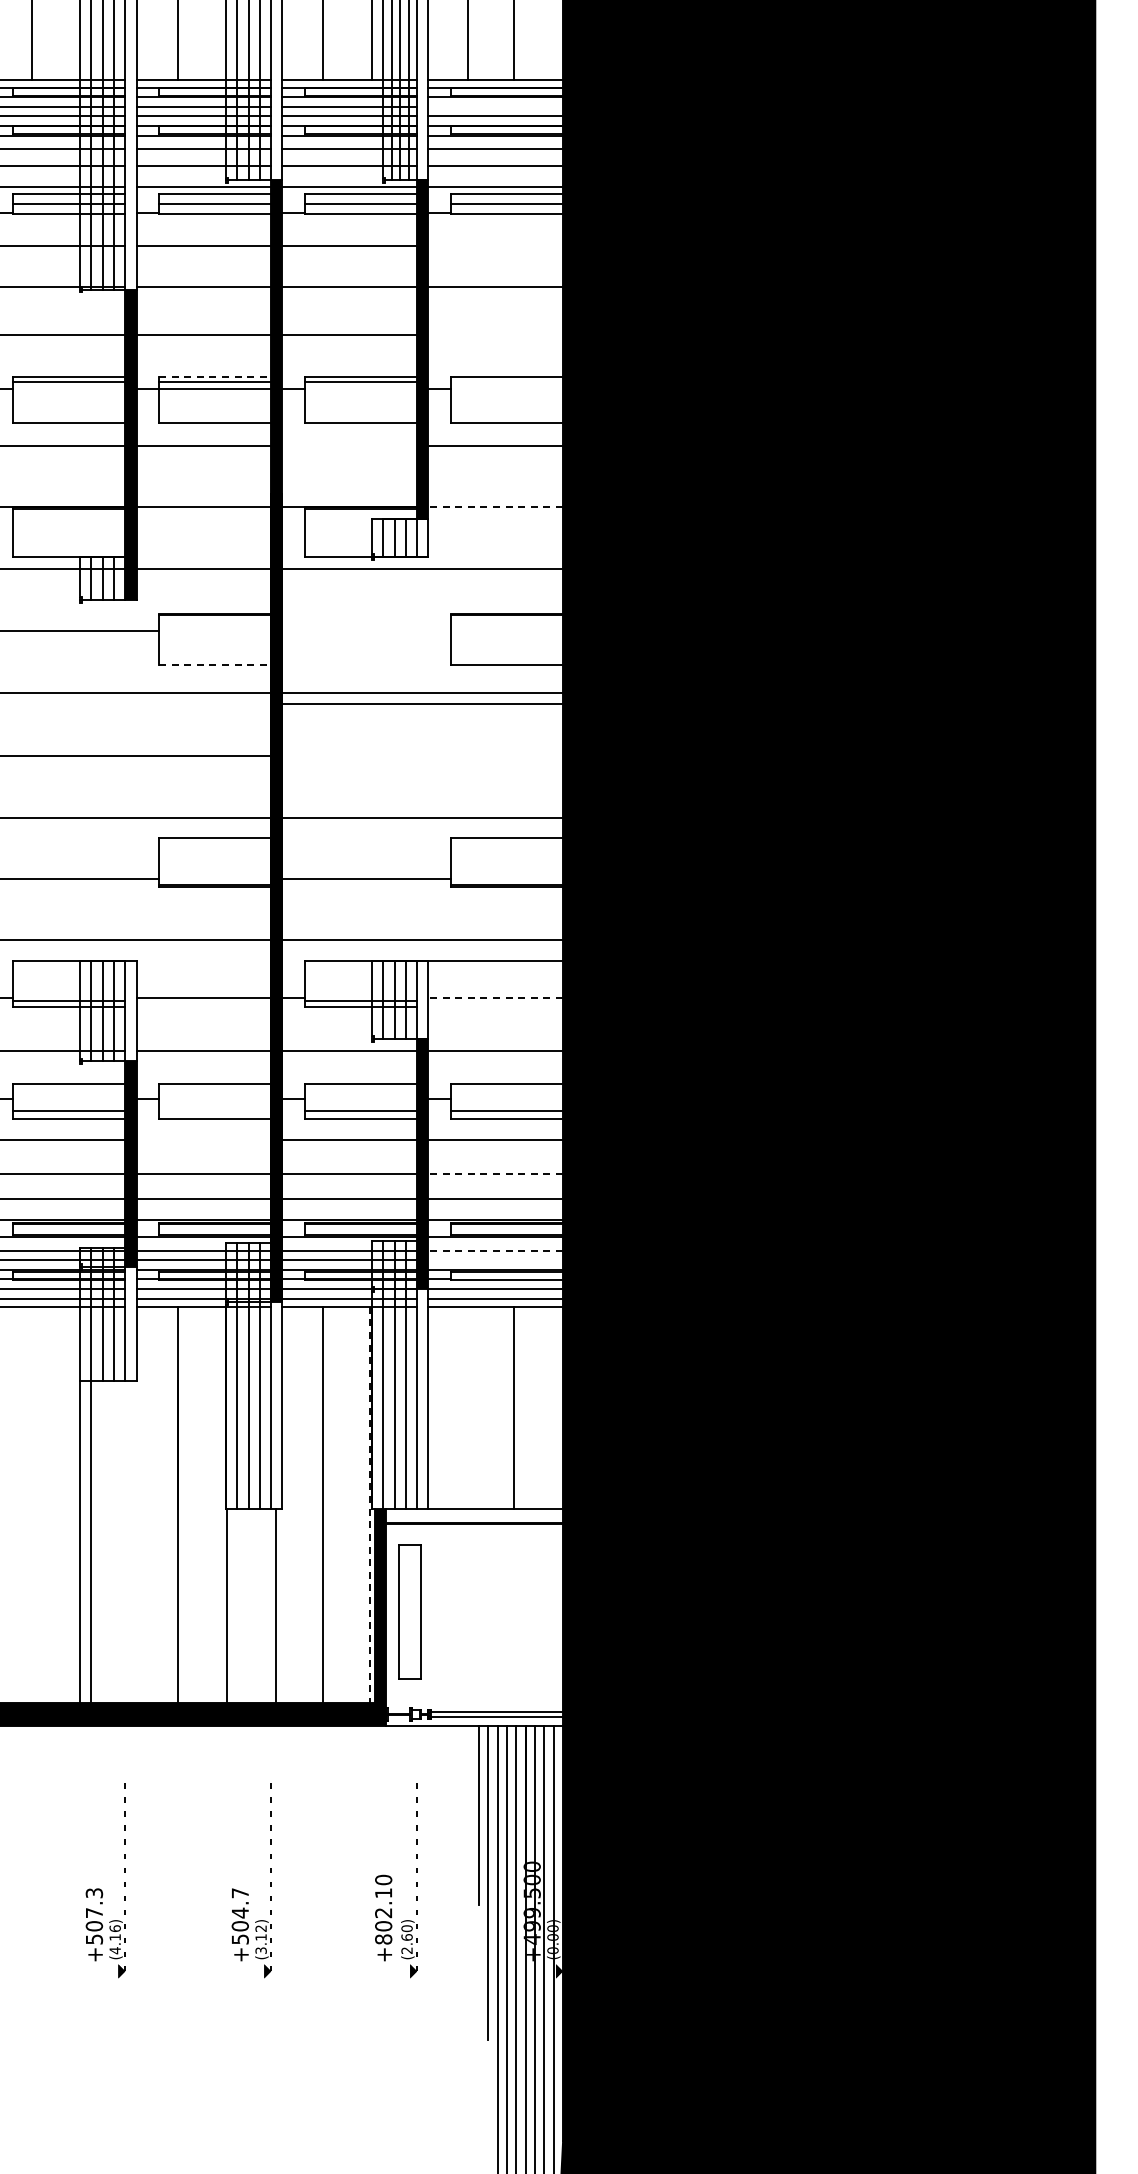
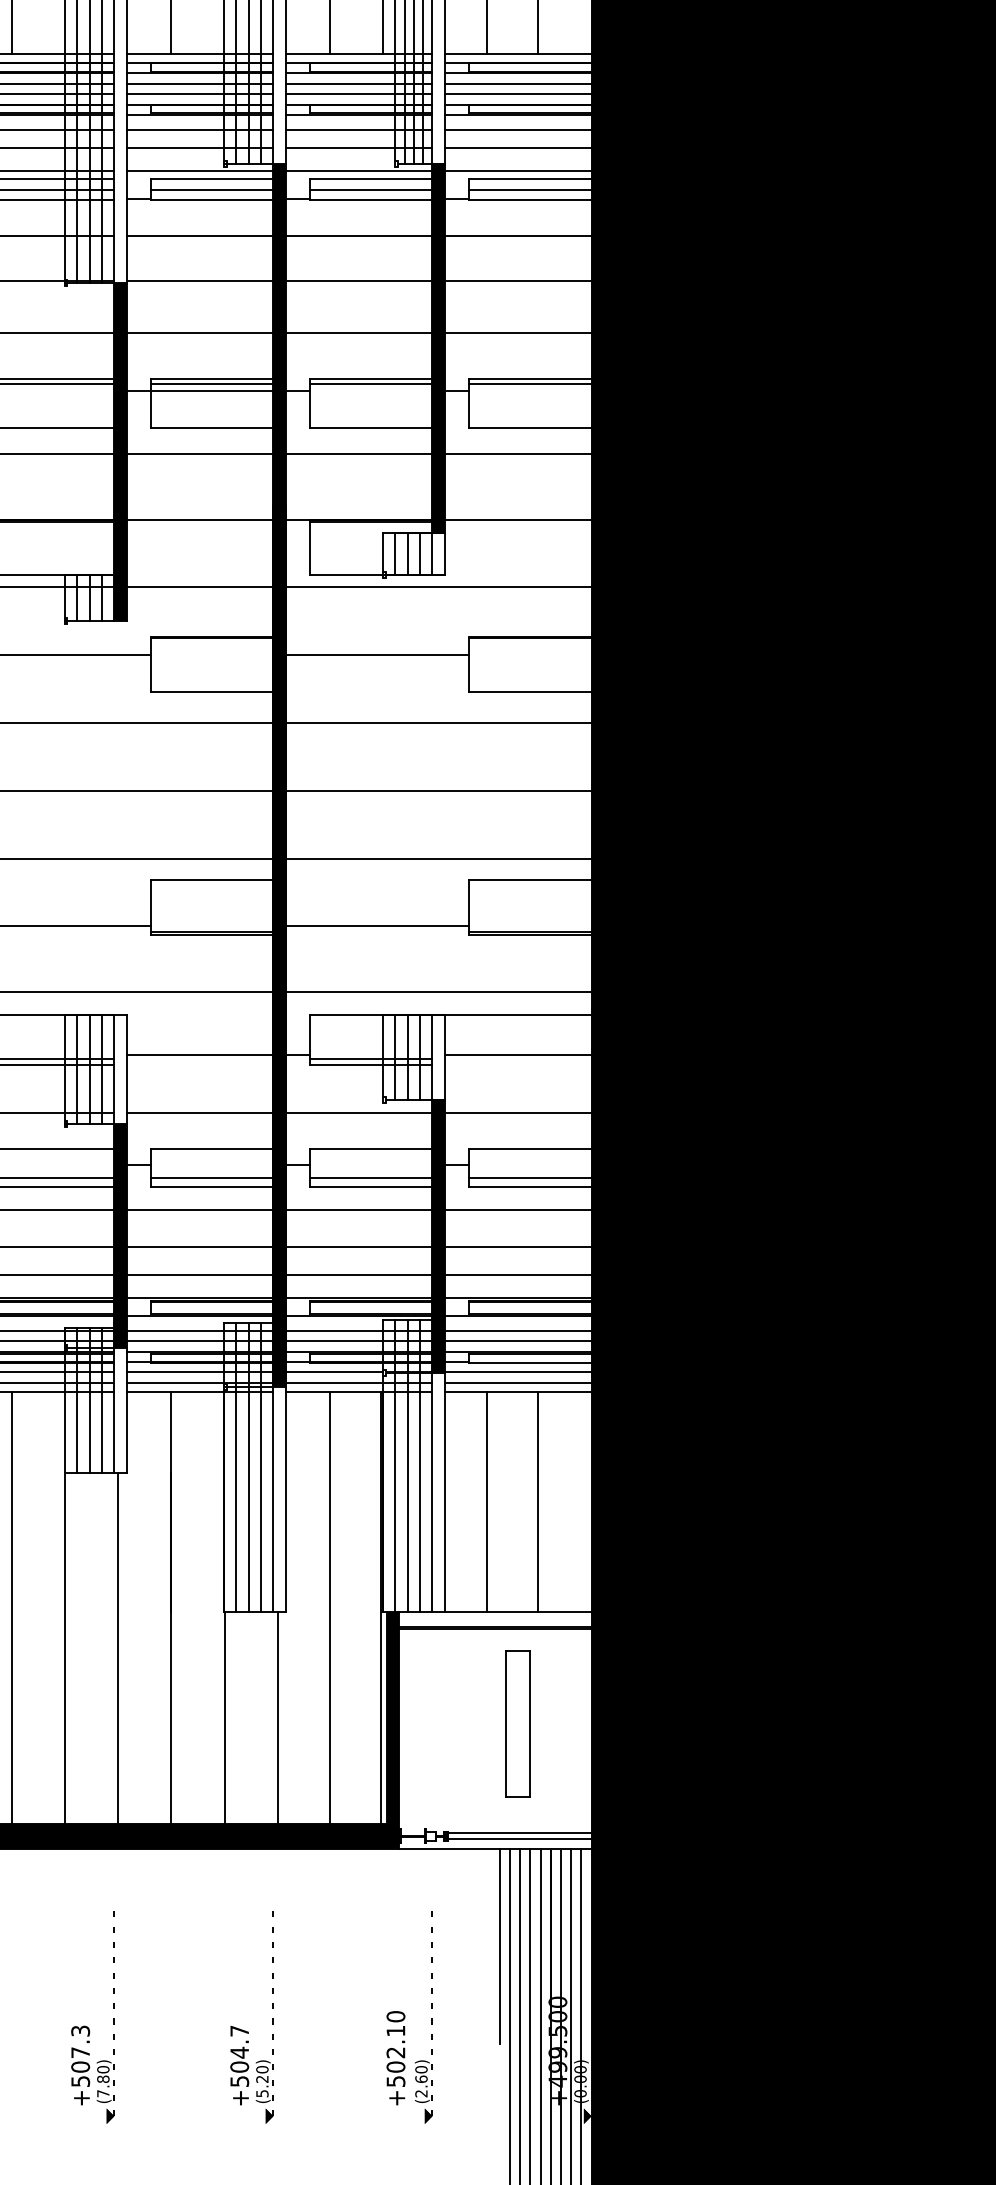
line: (495, 106) -> (517, 83), added
line: (495, 246) -> (517, 235), added
line: (495, 335) -> (517, 333), added
line: (215, 377) -> (212, 378), dashed -> solid
line: (506, 382) -> (529, 384), added
line: (349, 446) -> (358, 454), added
line: (495, 506) -> (517, 519), dashed -> solid
line: (366, 630) -> (377, 654), added
line: (215, 664) -> (212, 691), dashed -> solid
line: (422, 703) -> (438, 790), moved
line: (495, 997) -> (517, 1054), dashed -> solid
line: (215, 1110) -> (212, 1177), added
line: (203, 1140) -> (199, 1210), added
line: (495, 1173) -> (517, 1246), dashed -> solid
line: (495, 1250) -> (517, 1330), dashed -> solid
line: (495, 1260) -> (517, 1341), added
line: (467, 1407) -> (487, 1501), added
line: (31, 1504) -> (12, 1607), added
line: (370, 1505) -> (381, 1608), dashed -> solid
line: (91, 1542) -> (117, 1648), moved
part: (409, 1611) -> (517, 1723), moved
text: (114, 1939) -> (102, 2081), (4.16) -> (7.80)
text: (260, 1939) -> (261, 2081), (3.12) -> (5.20)
text: (383, 1939) -> (395, 2081), +802.10 -> +502.10

